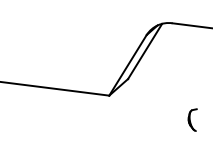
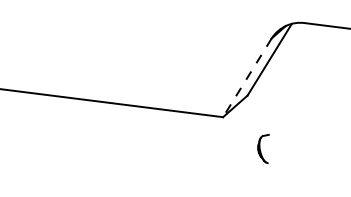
line: (128, 65) -> (247, 78), solid -> dashed
part: (192, 119) -> (263, 148), moved

